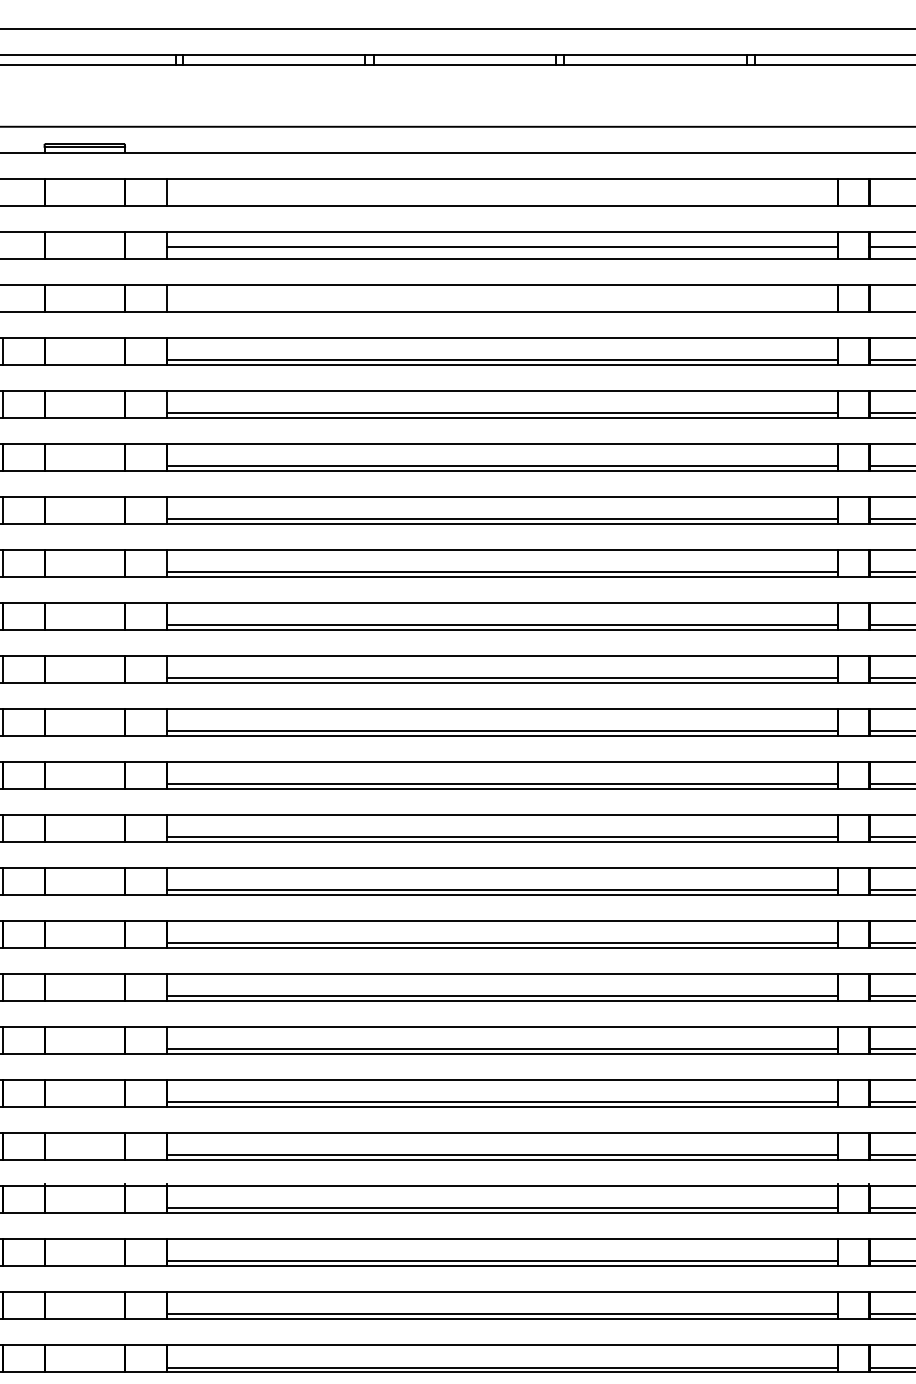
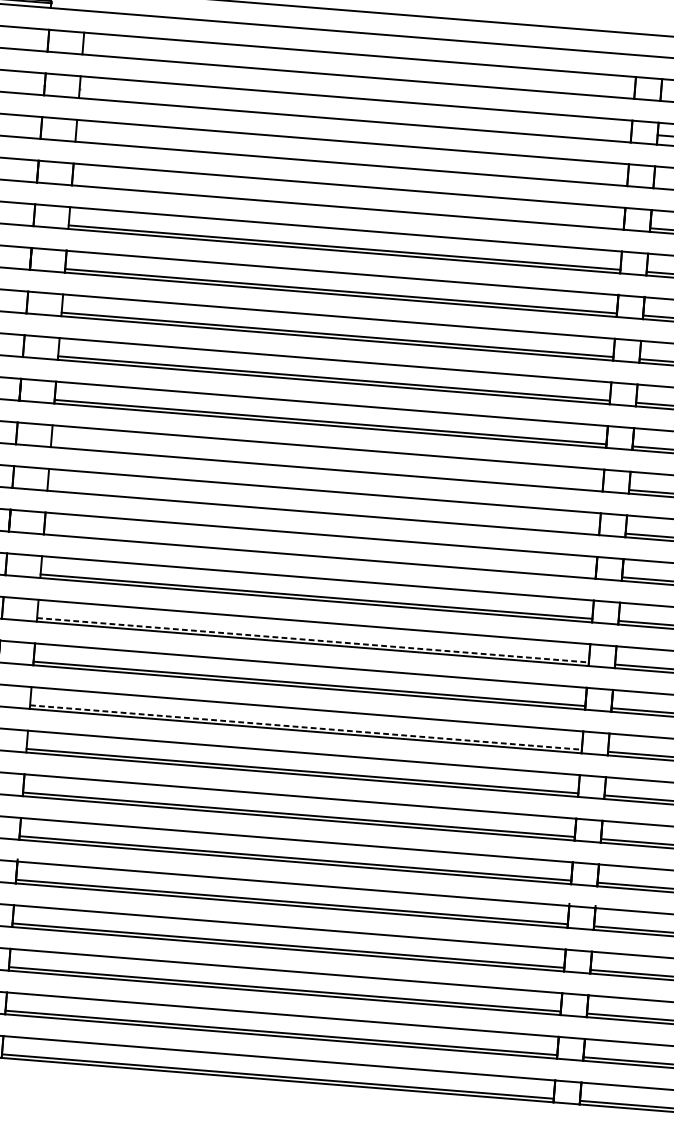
line: (502, 247) -> (355, 111), removed
line: (502, 360) -> (348, 204), removed
line: (502, 678) -> (327, 465), removed
line: (502, 731) -> (323, 509), removed
line: (502, 784) -> (320, 553), removed
line: (503, 890) -> (313, 640), solid -> dashed
line: (503, 996) -> (306, 727), solid -> dashed

